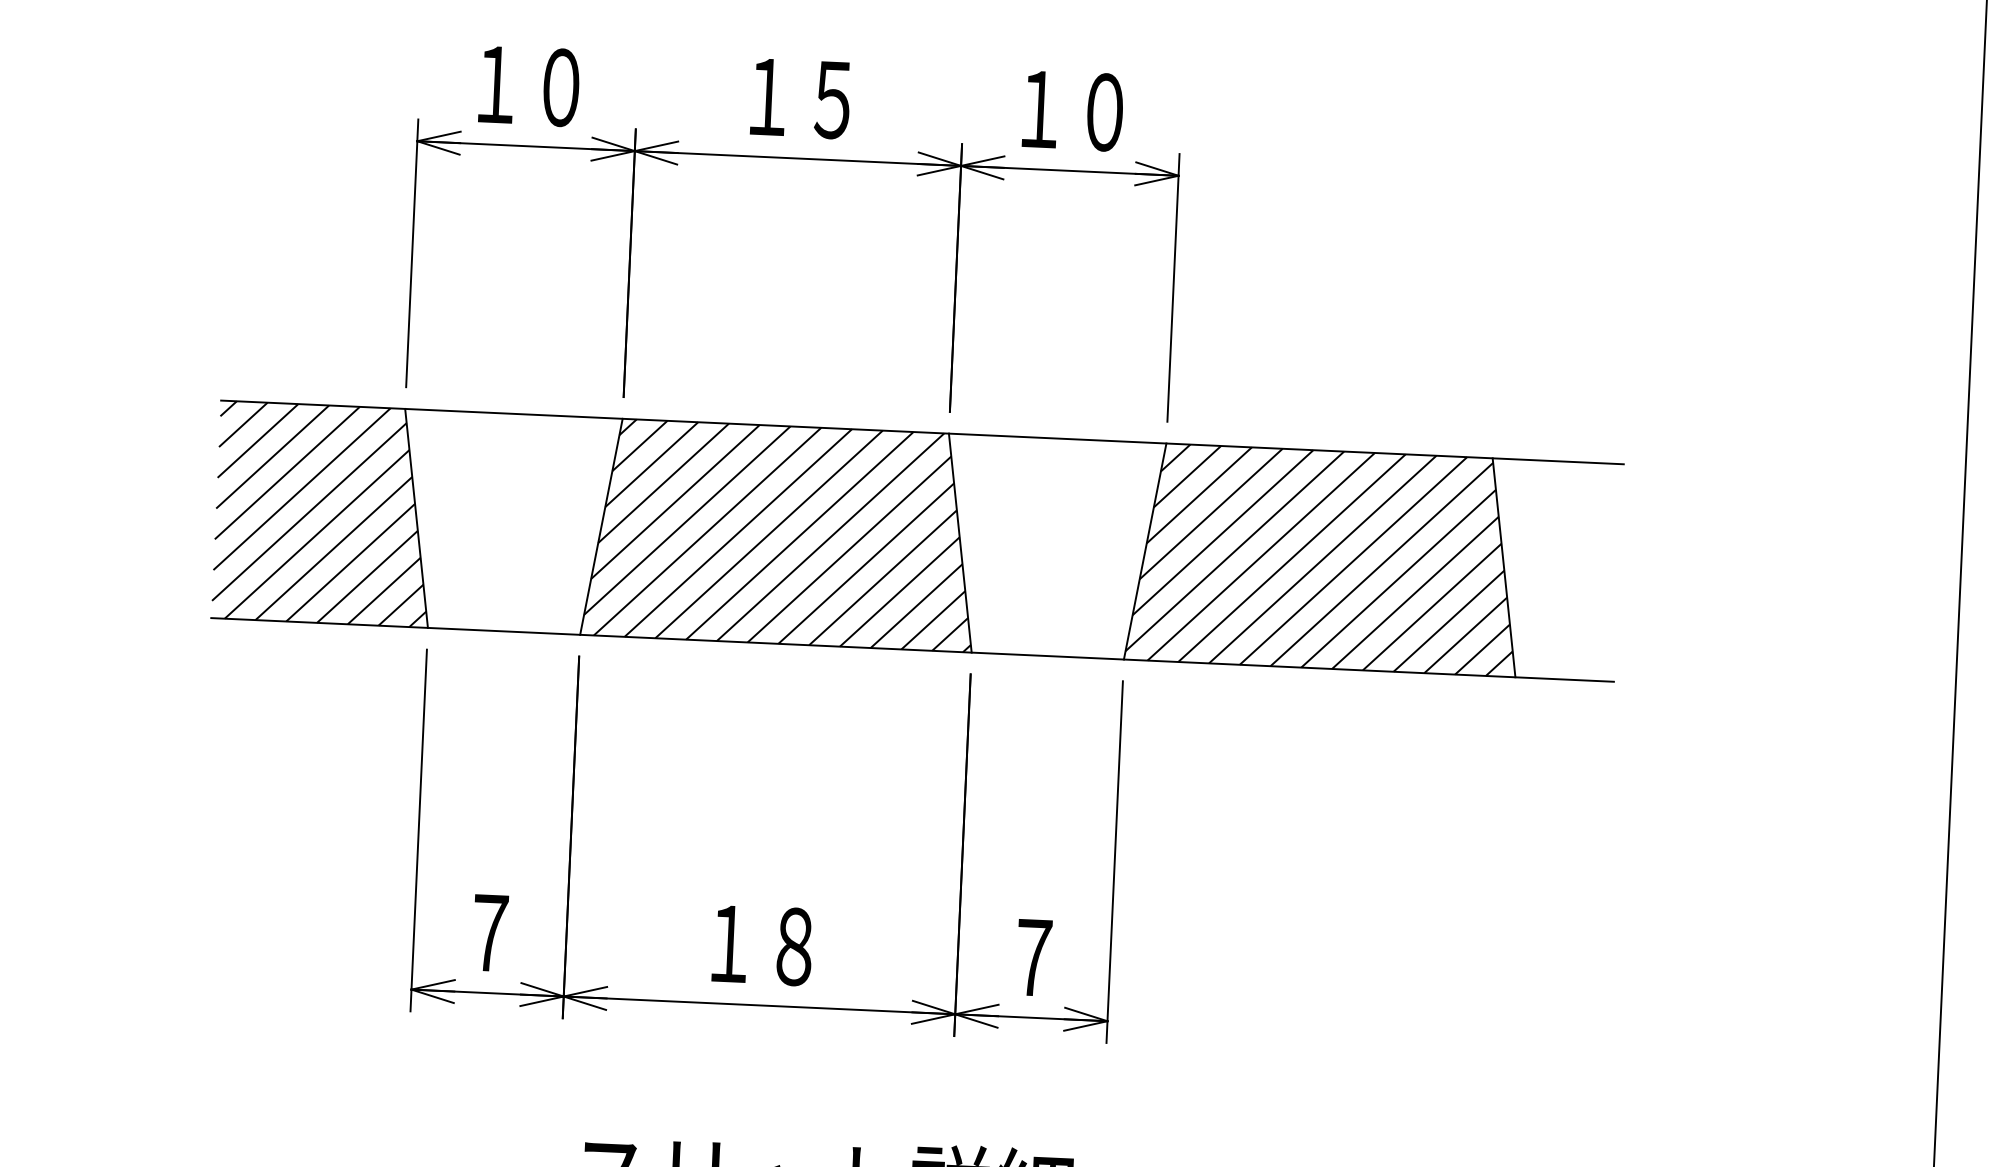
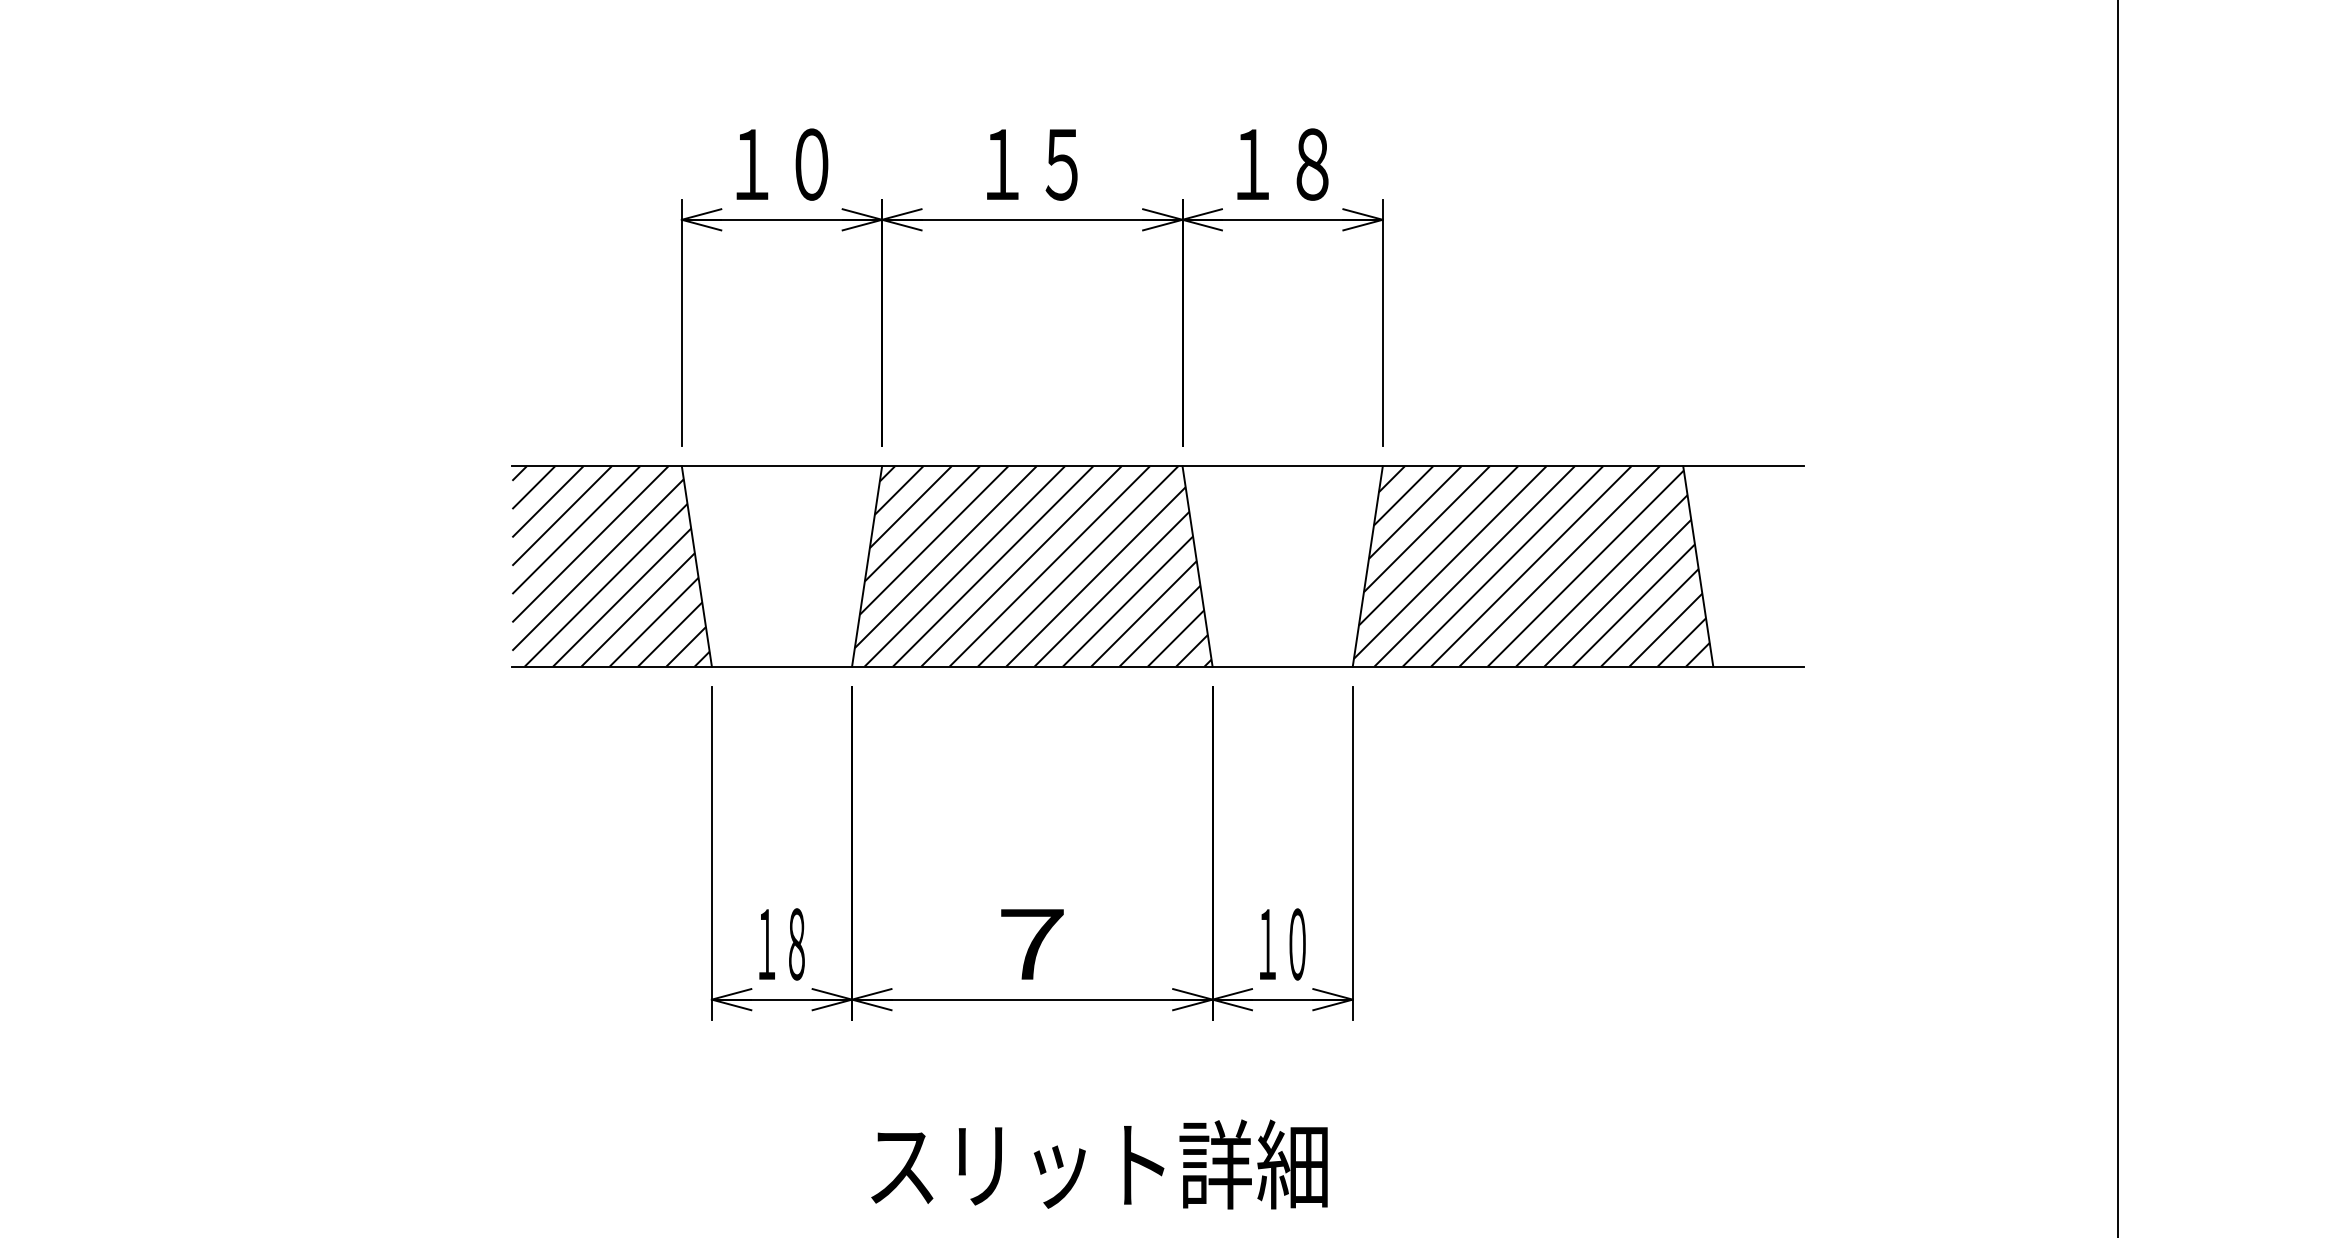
text: (1104, 112) -> (1312, 164), １０ -> １８
text: (489, 933) -> (781, 944), ７ -> １８
text: (762, 945) -> (1032, 944), １８ -> ７
text: (1033, 957) -> (1282, 944), ７ -> １０

